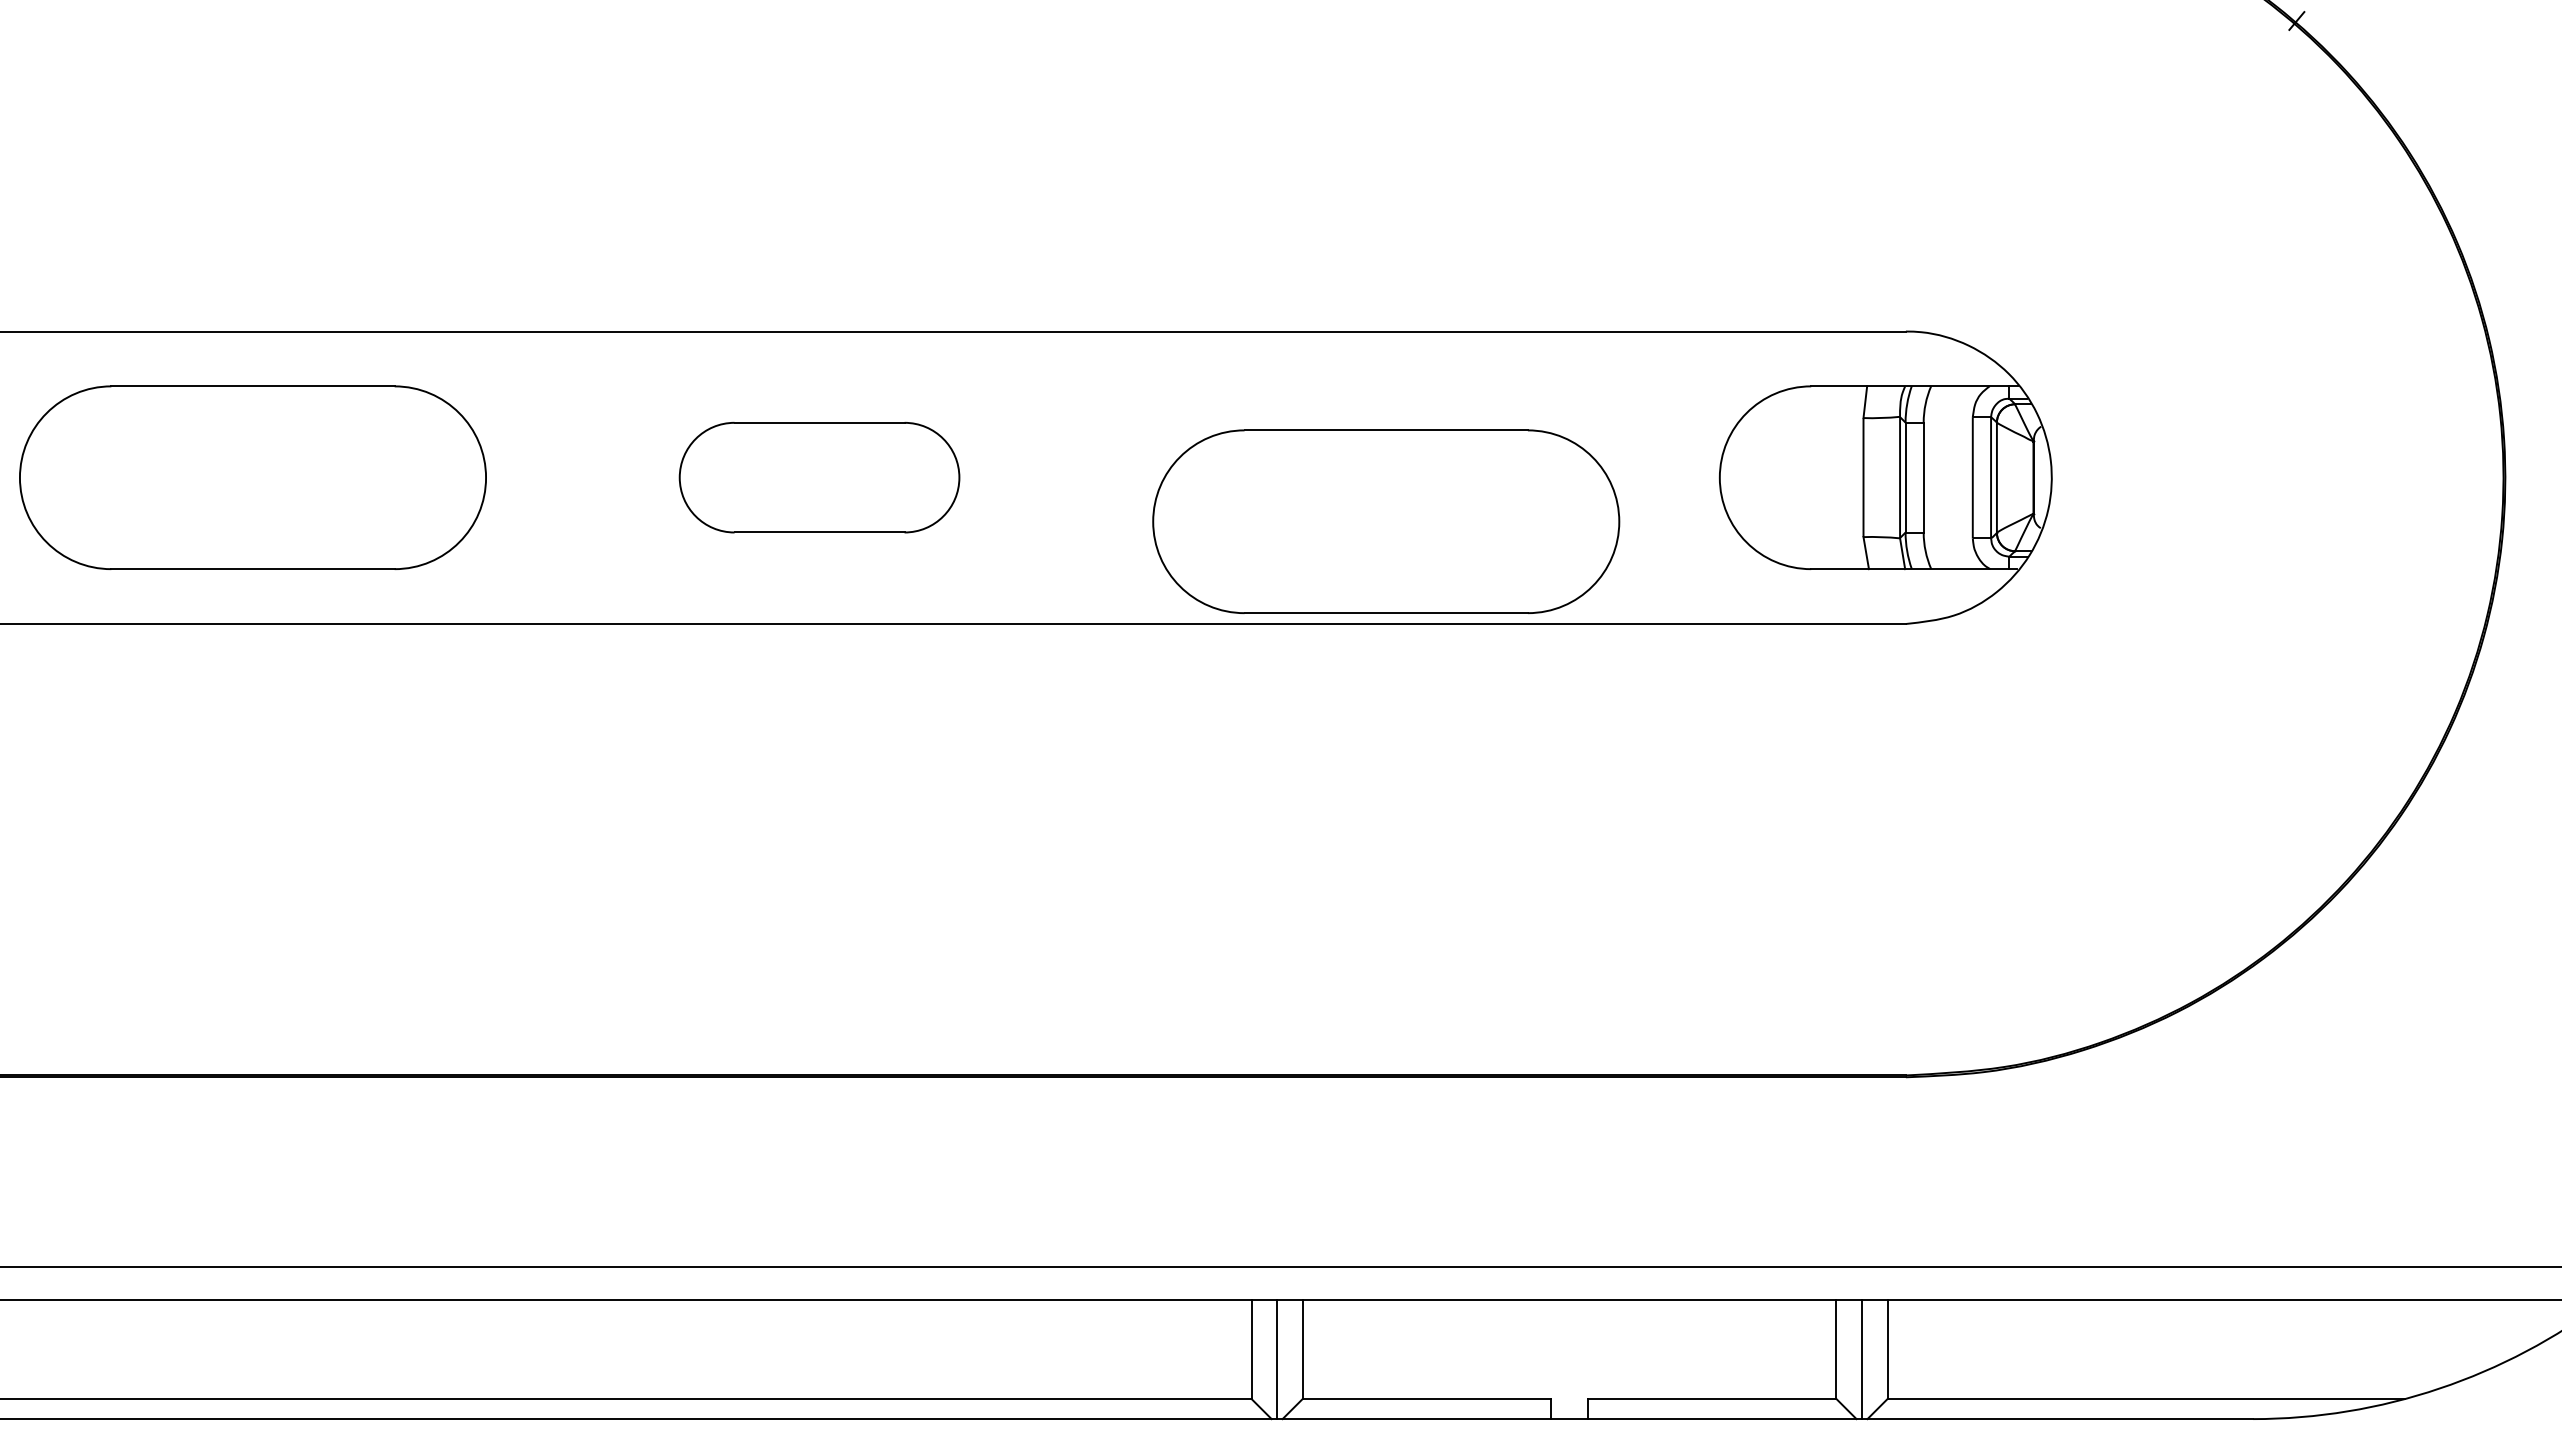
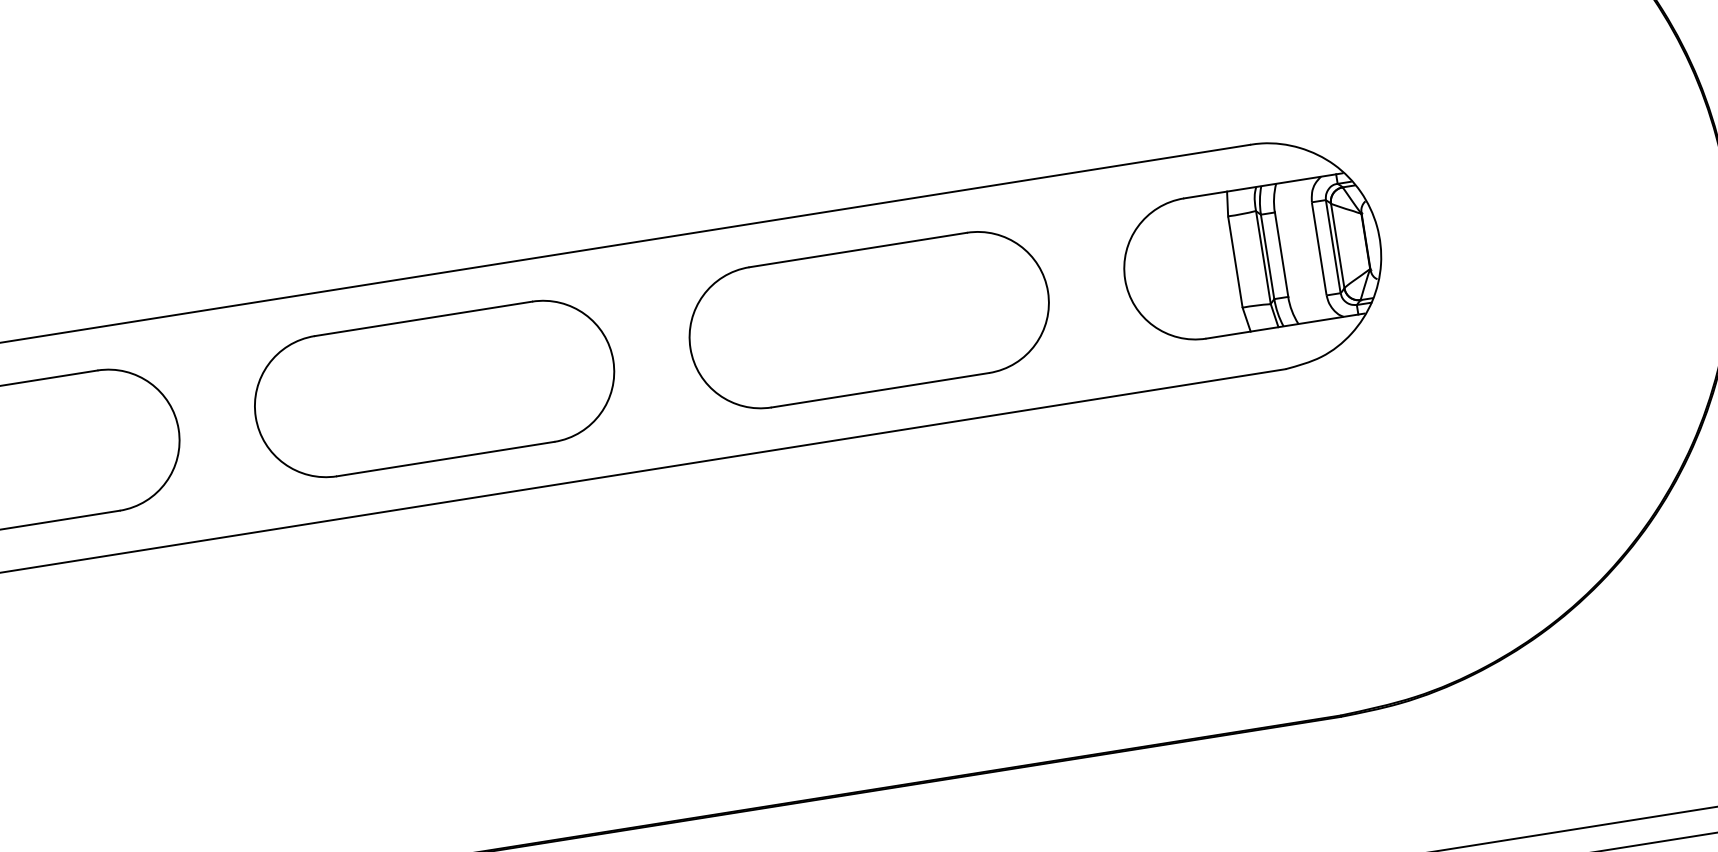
part: (819, 477) -> (434, 388), size x1.67
part: (1386, 521) -> (869, 319), moved

